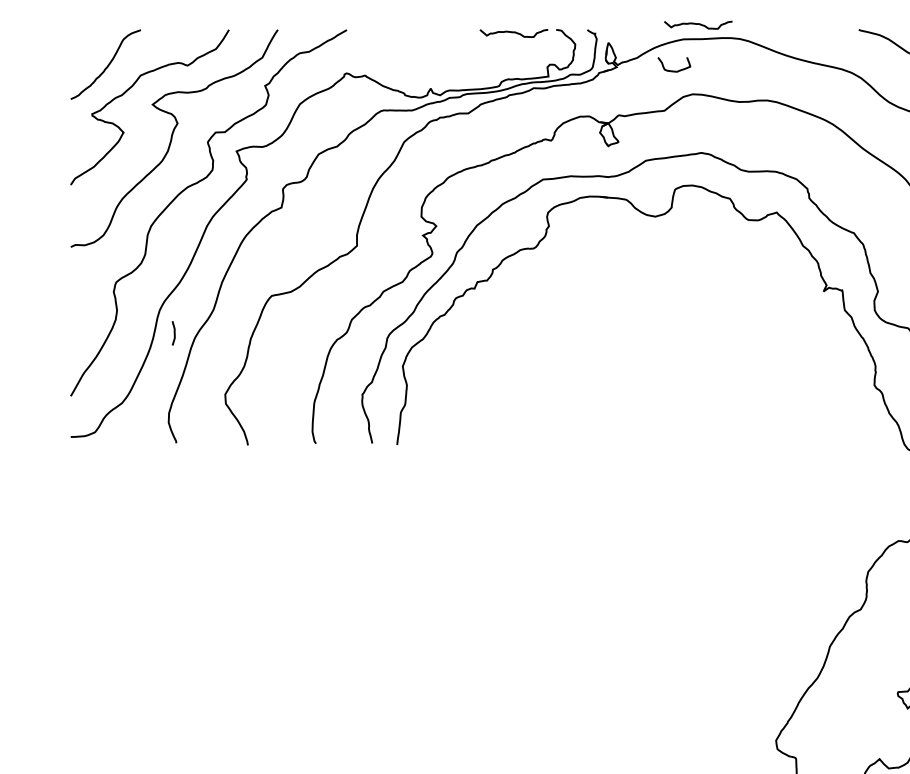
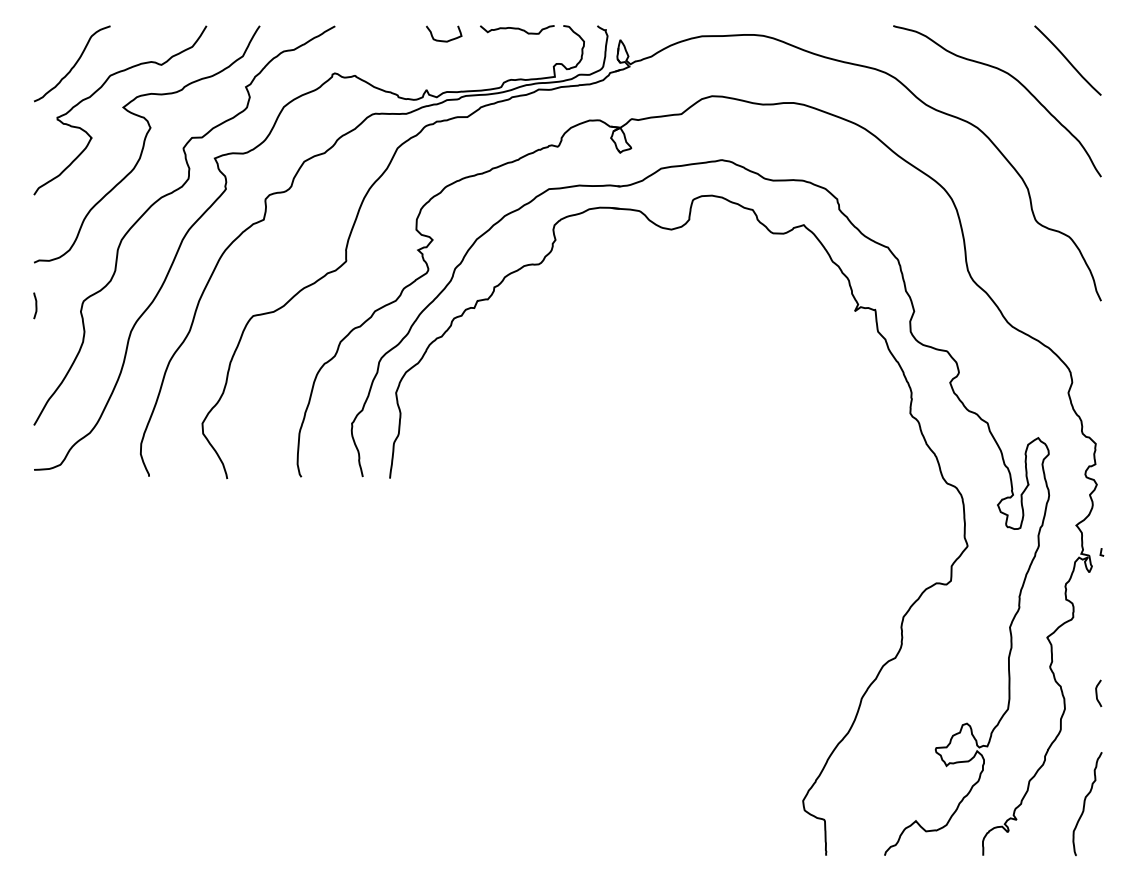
curve: (698, 24) -> (718, 20), removed
curve: (674, 70) -> (444, 40), moved
curve: (173, 333) -> (35, 305), moved

